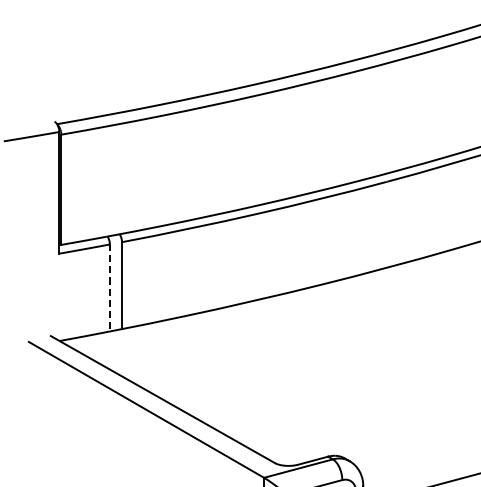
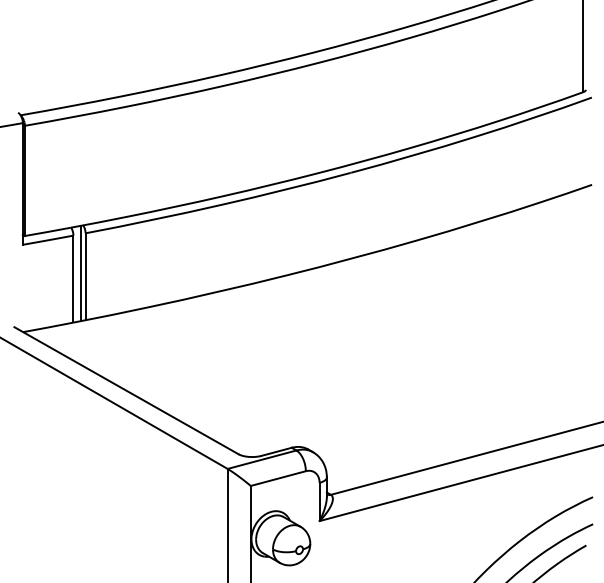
line: (116, 281) -> (80, 272), added
line: (109, 288) -> (73, 279), dashed -> solid

